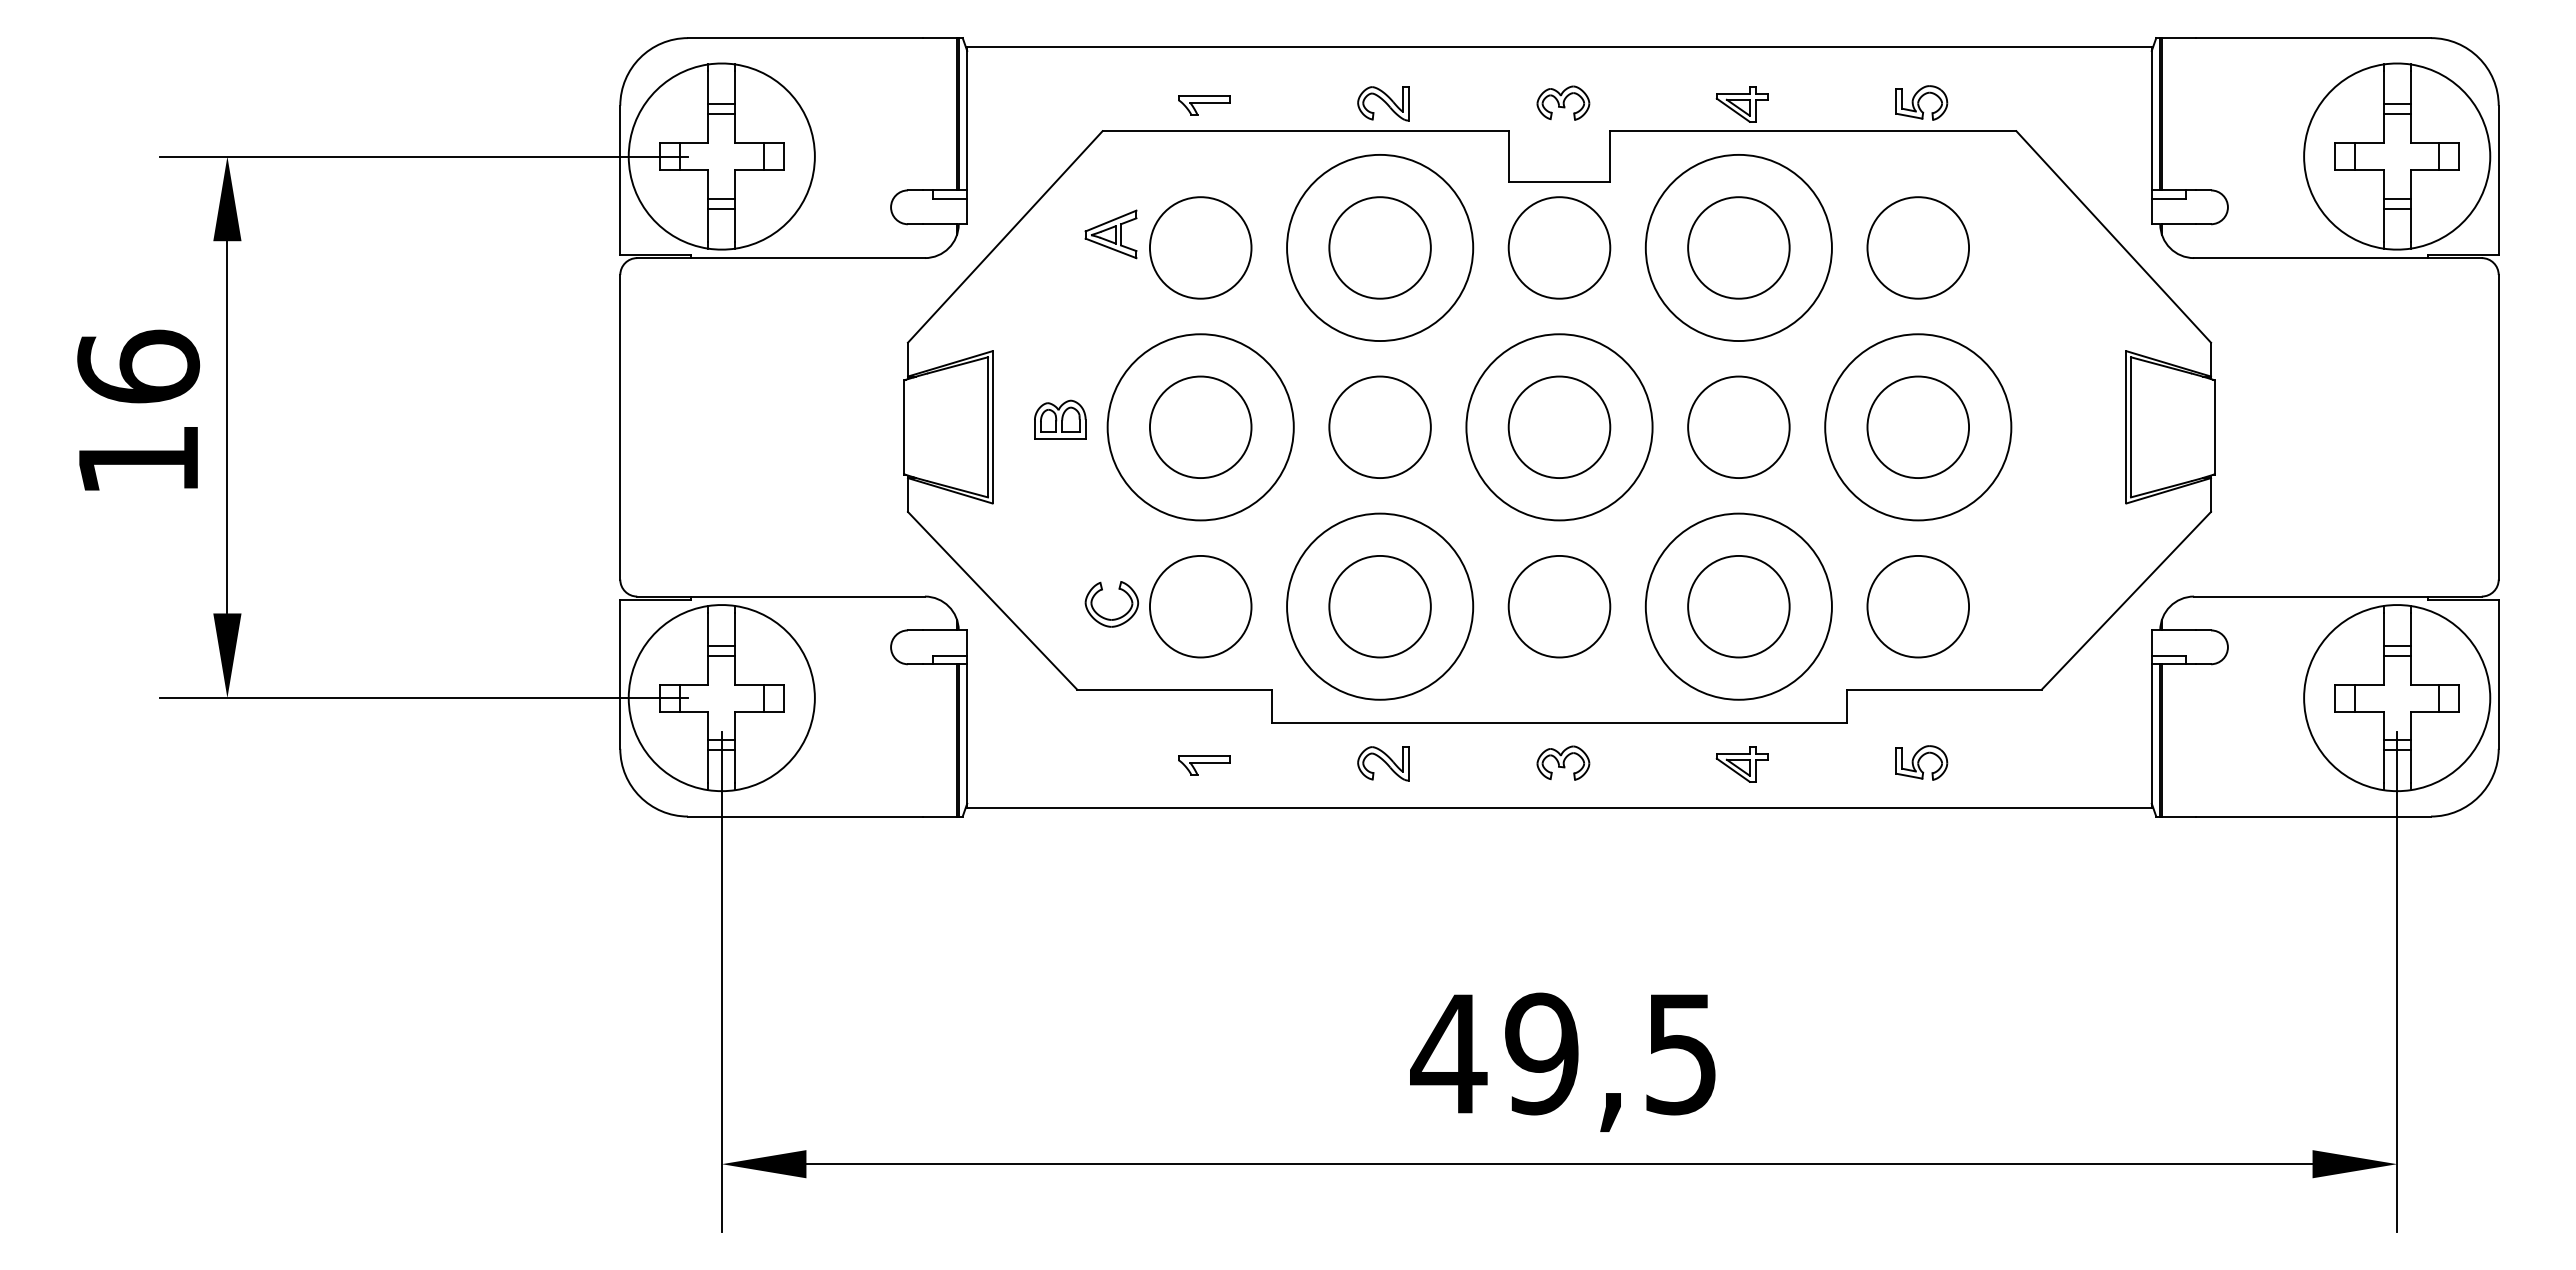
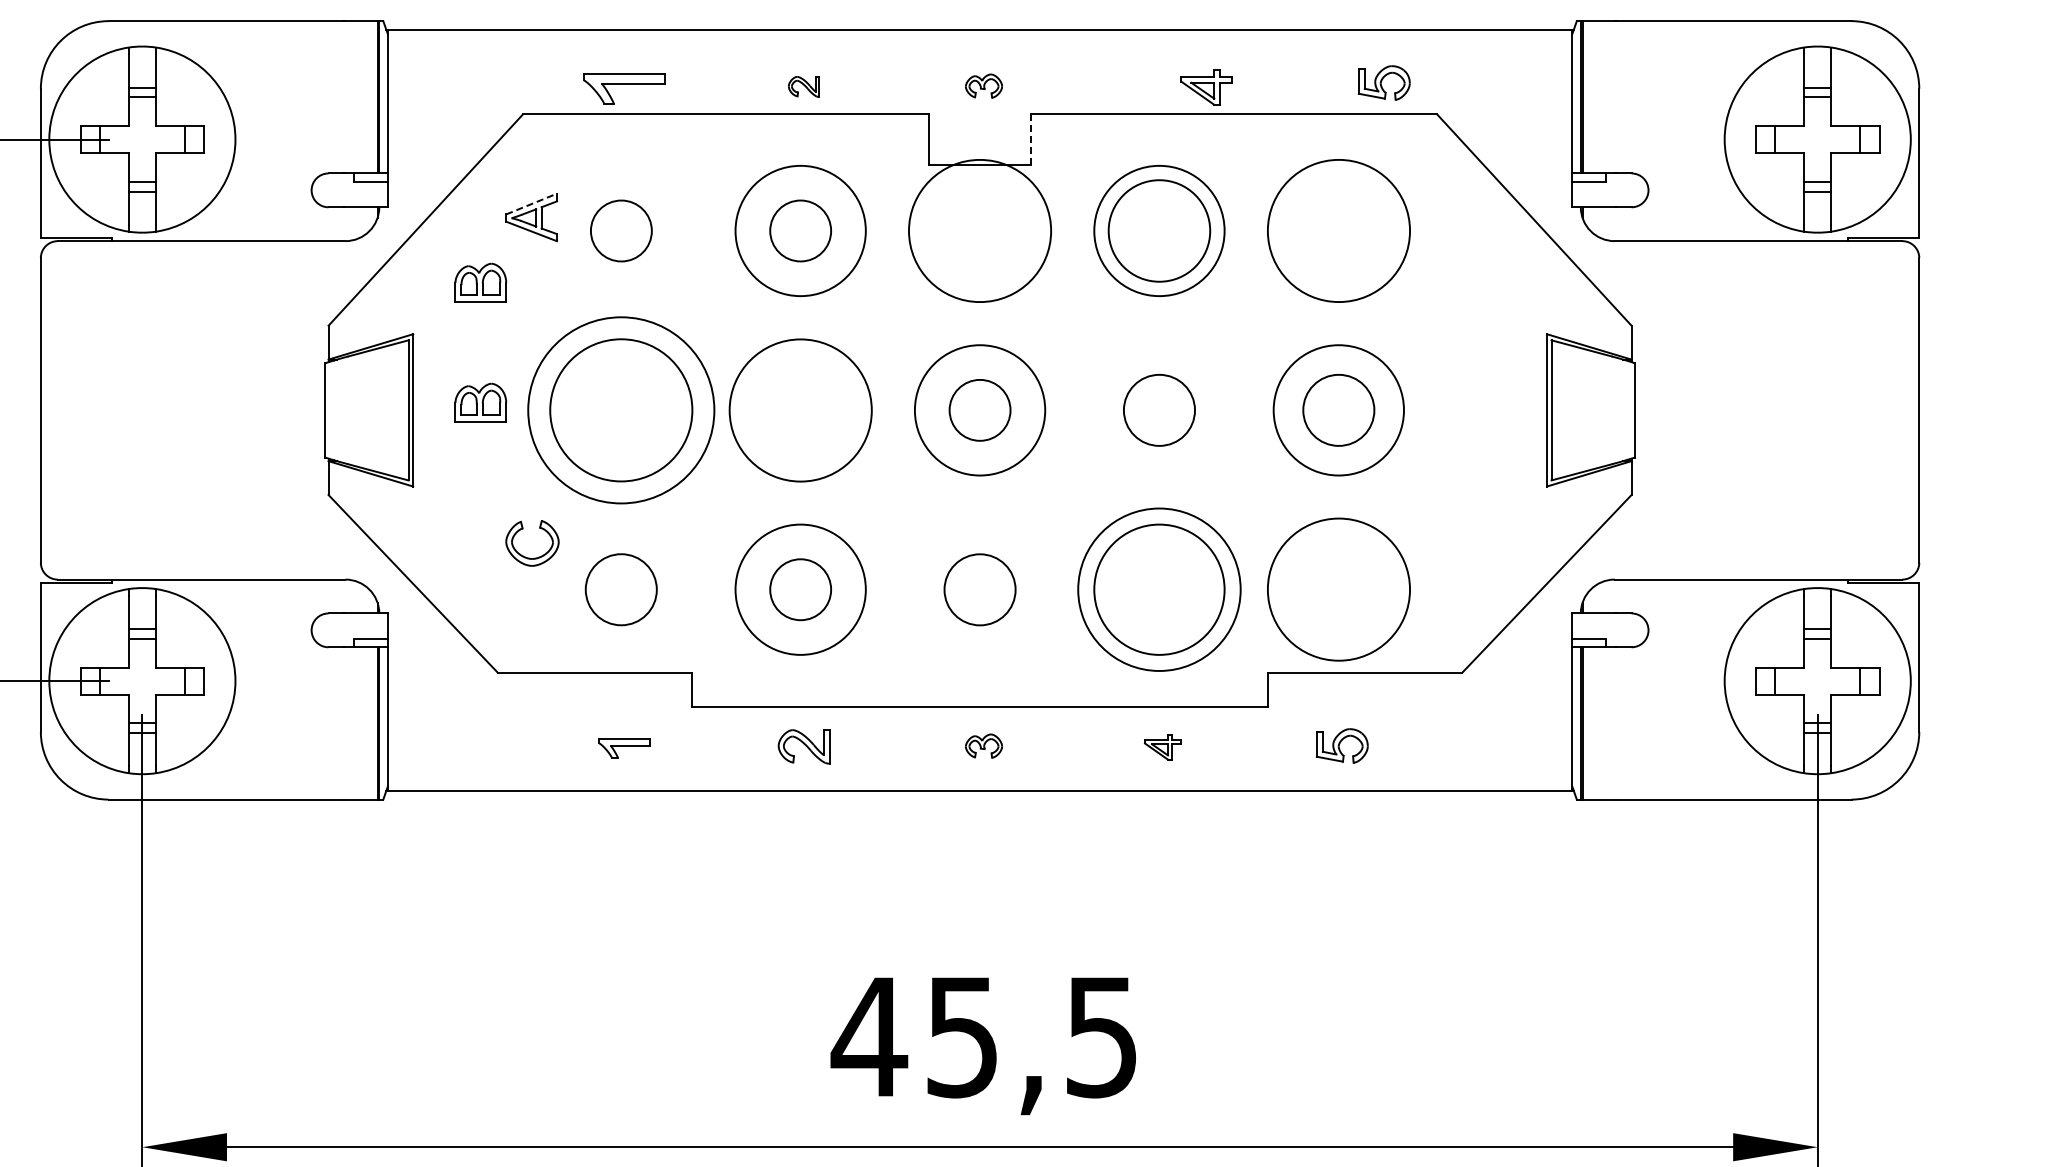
part: (1563, 102) -> (984, 85), size x0.7
part: (1921, 102) -> (1384, 82), moved
part: (1383, 103) -> (804, 86), size x0.6
part: (1741, 104) -> (1206, 87), moved
part: (1204, 105) -> (625, 88), size x1.6
line: (1610, 157) -> (1031, 140), solid -> dashed
line: (1111, 220) -> (532, 203), solid -> dashed
circle: (1200, 247) -> (621, 230), size x0.6
circle: (1379, 247) -> (800, 230), size x0.6
circle: (1380, 247) -> (801, 230), size x0.7
circle: (1559, 247) -> (980, 230), size x1.4
circle: (1738, 247) -> (1159, 230), size x0.7
circle: (1917, 247) -> (1338, 230), size x1.4
part: (1060, 299) -> (481, 282), added
circle: (1379, 426) -> (800, 409), size x1.4
circle: (1200, 427) -> (621, 410), size x1.4
circle: (1559, 427) -> (980, 410), size x0.6
circle: (1559, 427) -> (980, 410), size x0.7
circle: (1738, 427) -> (1159, 410), size x0.7
circle: (1918, 427) -> (1339, 410), size x0.7
circle: (1918, 427) -> (1339, 410), size x0.7
circle: (1200, 606) -> (621, 589), size x0.7
circle: (1379, 606) -> (800, 589), size x0.6
circle: (1380, 606) -> (801, 589), size x0.7
circle: (1559, 606) -> (980, 589), size x0.7
circle: (1738, 606) -> (1159, 589), size x0.7
circle: (1738, 606) -> (1159, 589), size x1.6
circle: (1917, 606) -> (1338, 589), size x1.4
part: (1109, 618) -> (530, 557), moved
part: (1563, 762) -> (984, 745), size x0.7
part: (1741, 764) -> (1162, 747), size x0.7
text: (1541, 1053) -> (962, 1036), 49,5 -> 45,5

